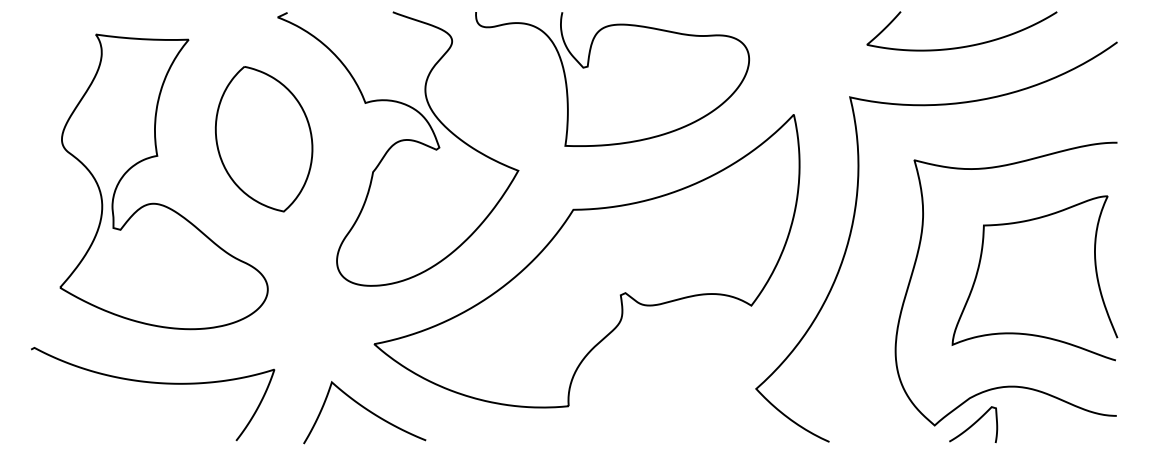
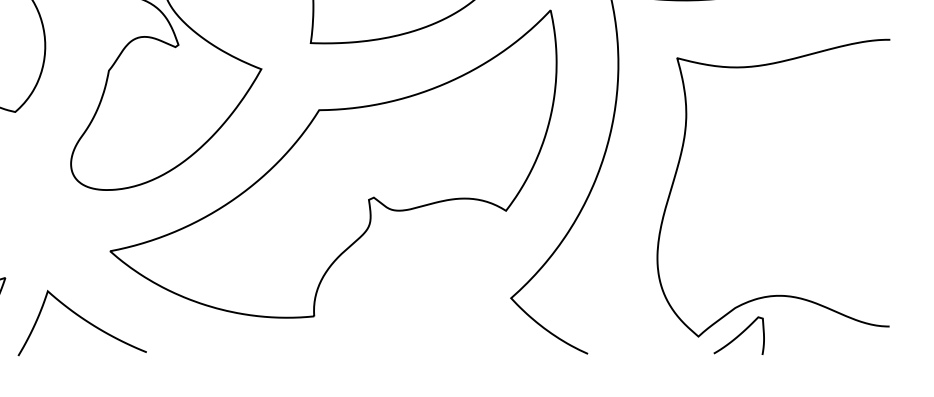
curve: (1030, 333) -> (799, 240), removed
curve: (366, 410) -> (84, 320), moved

